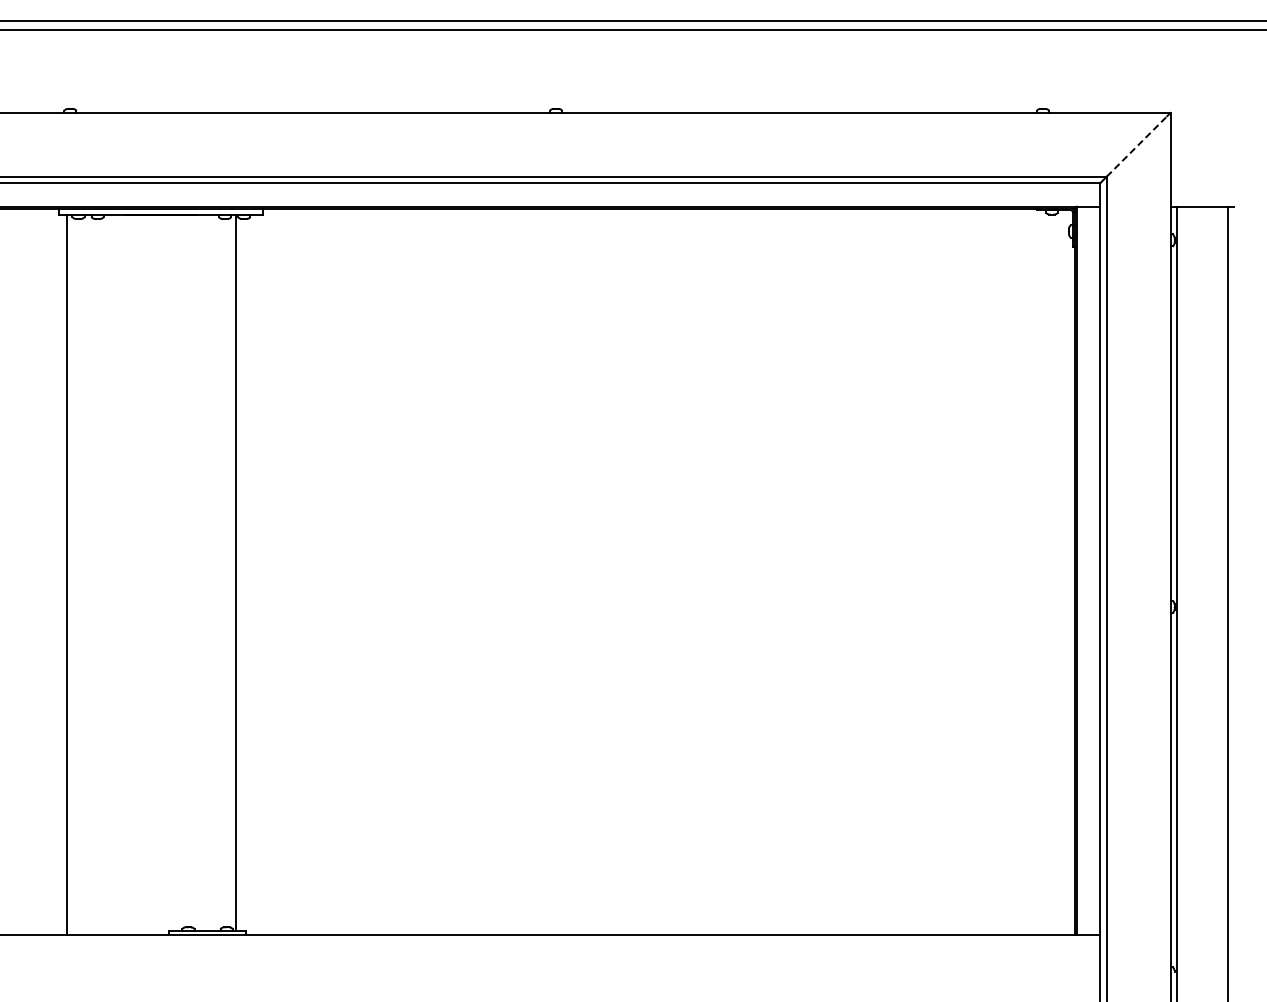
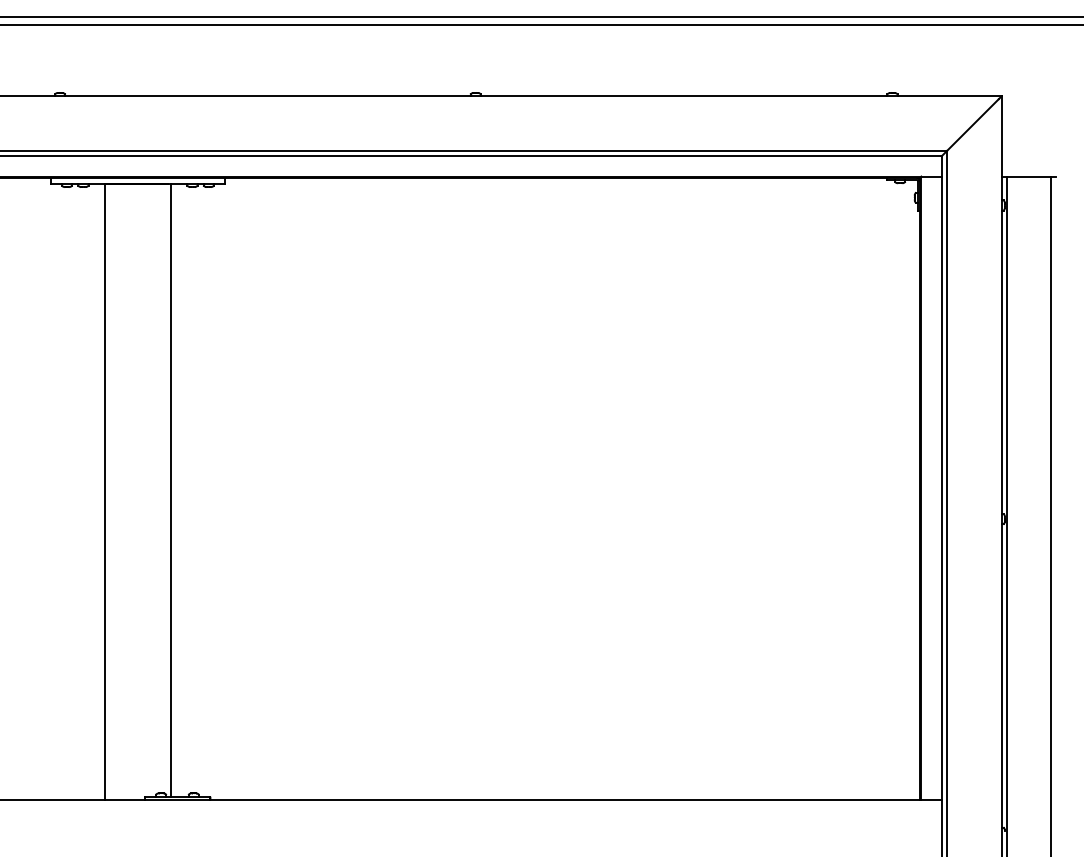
line: (1137, 146) -> (973, 125), dashed -> solid
line: (235, 572) -> (170, 489), moved
line: (67, 574) -> (105, 491), moved

